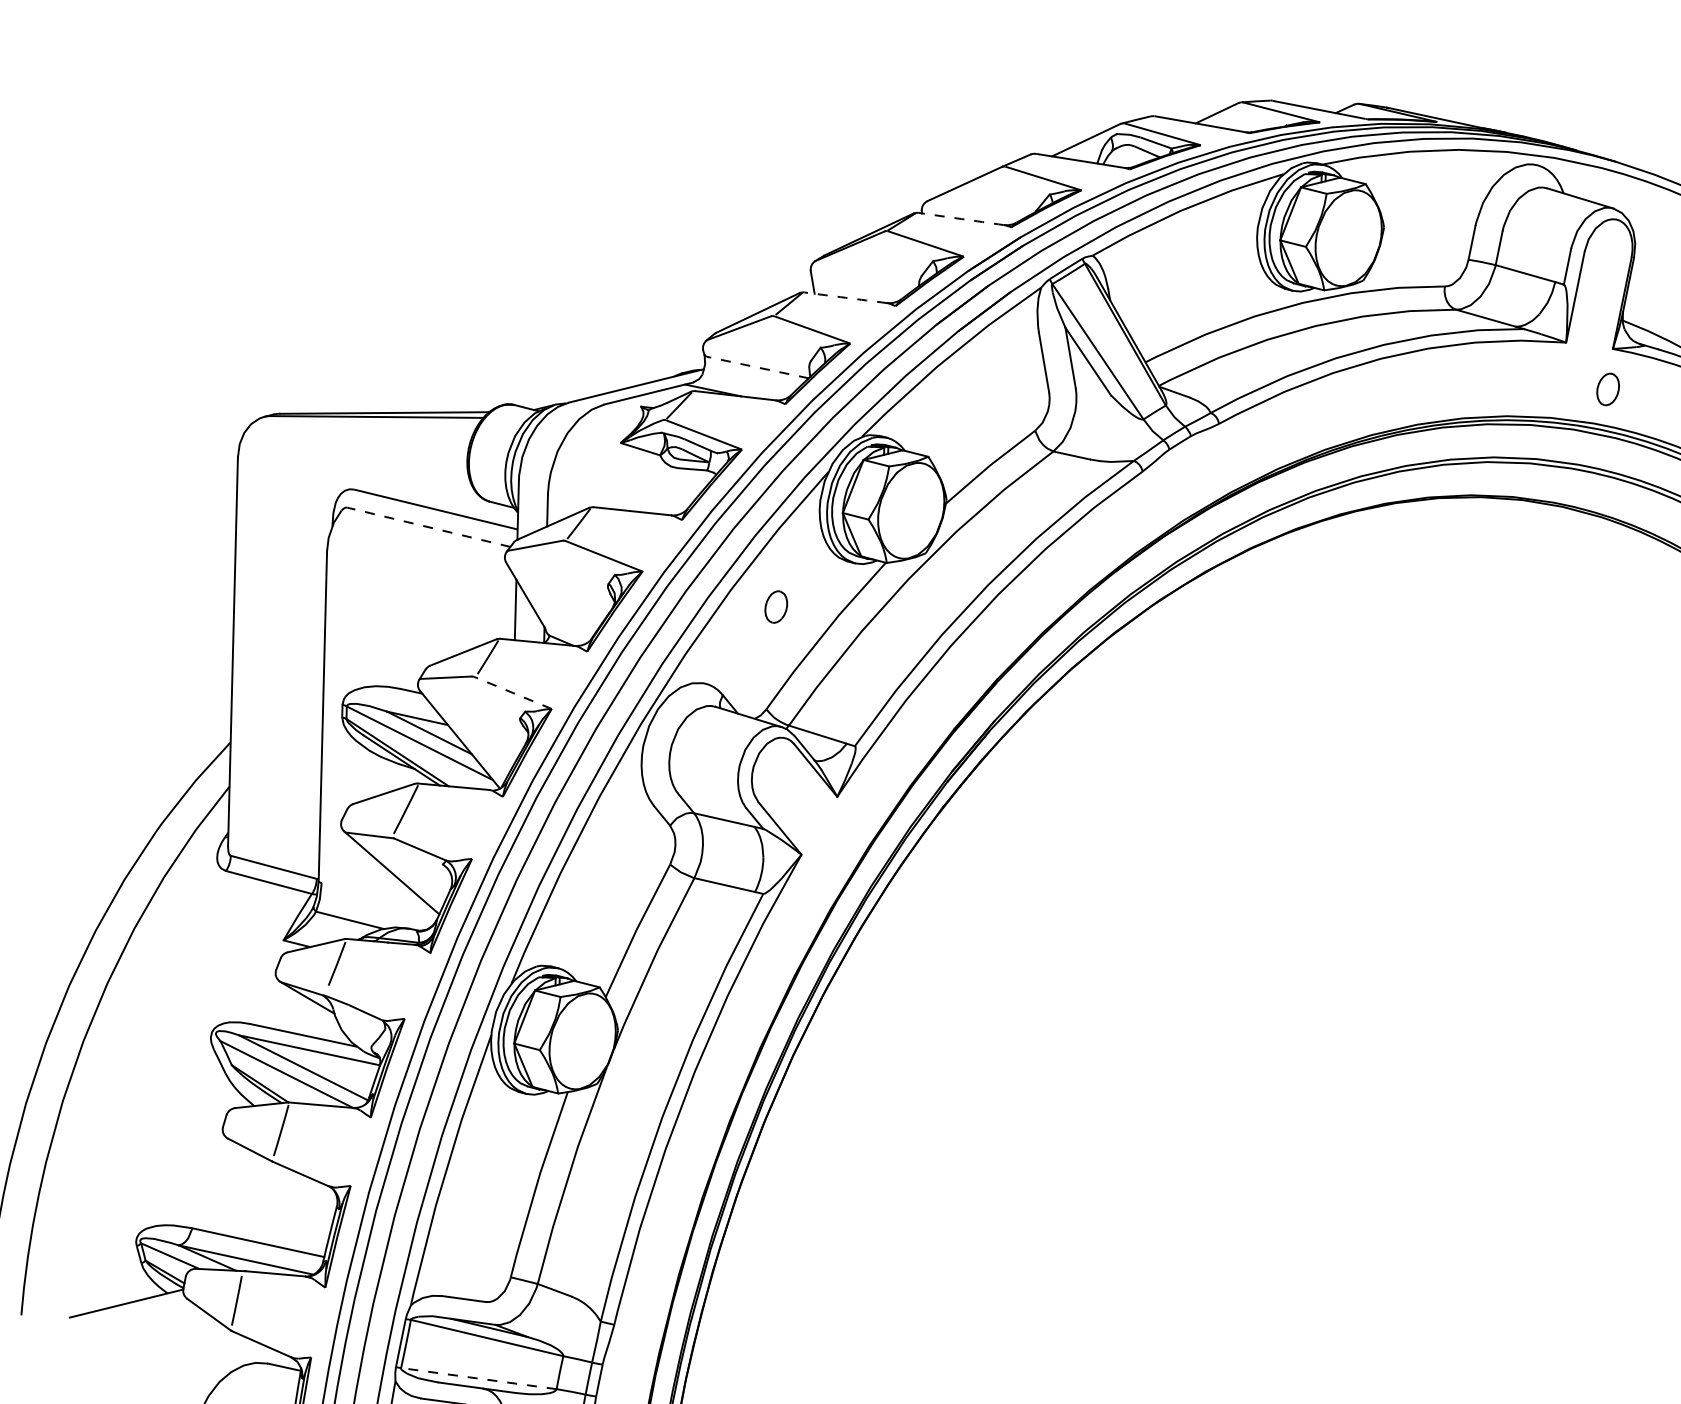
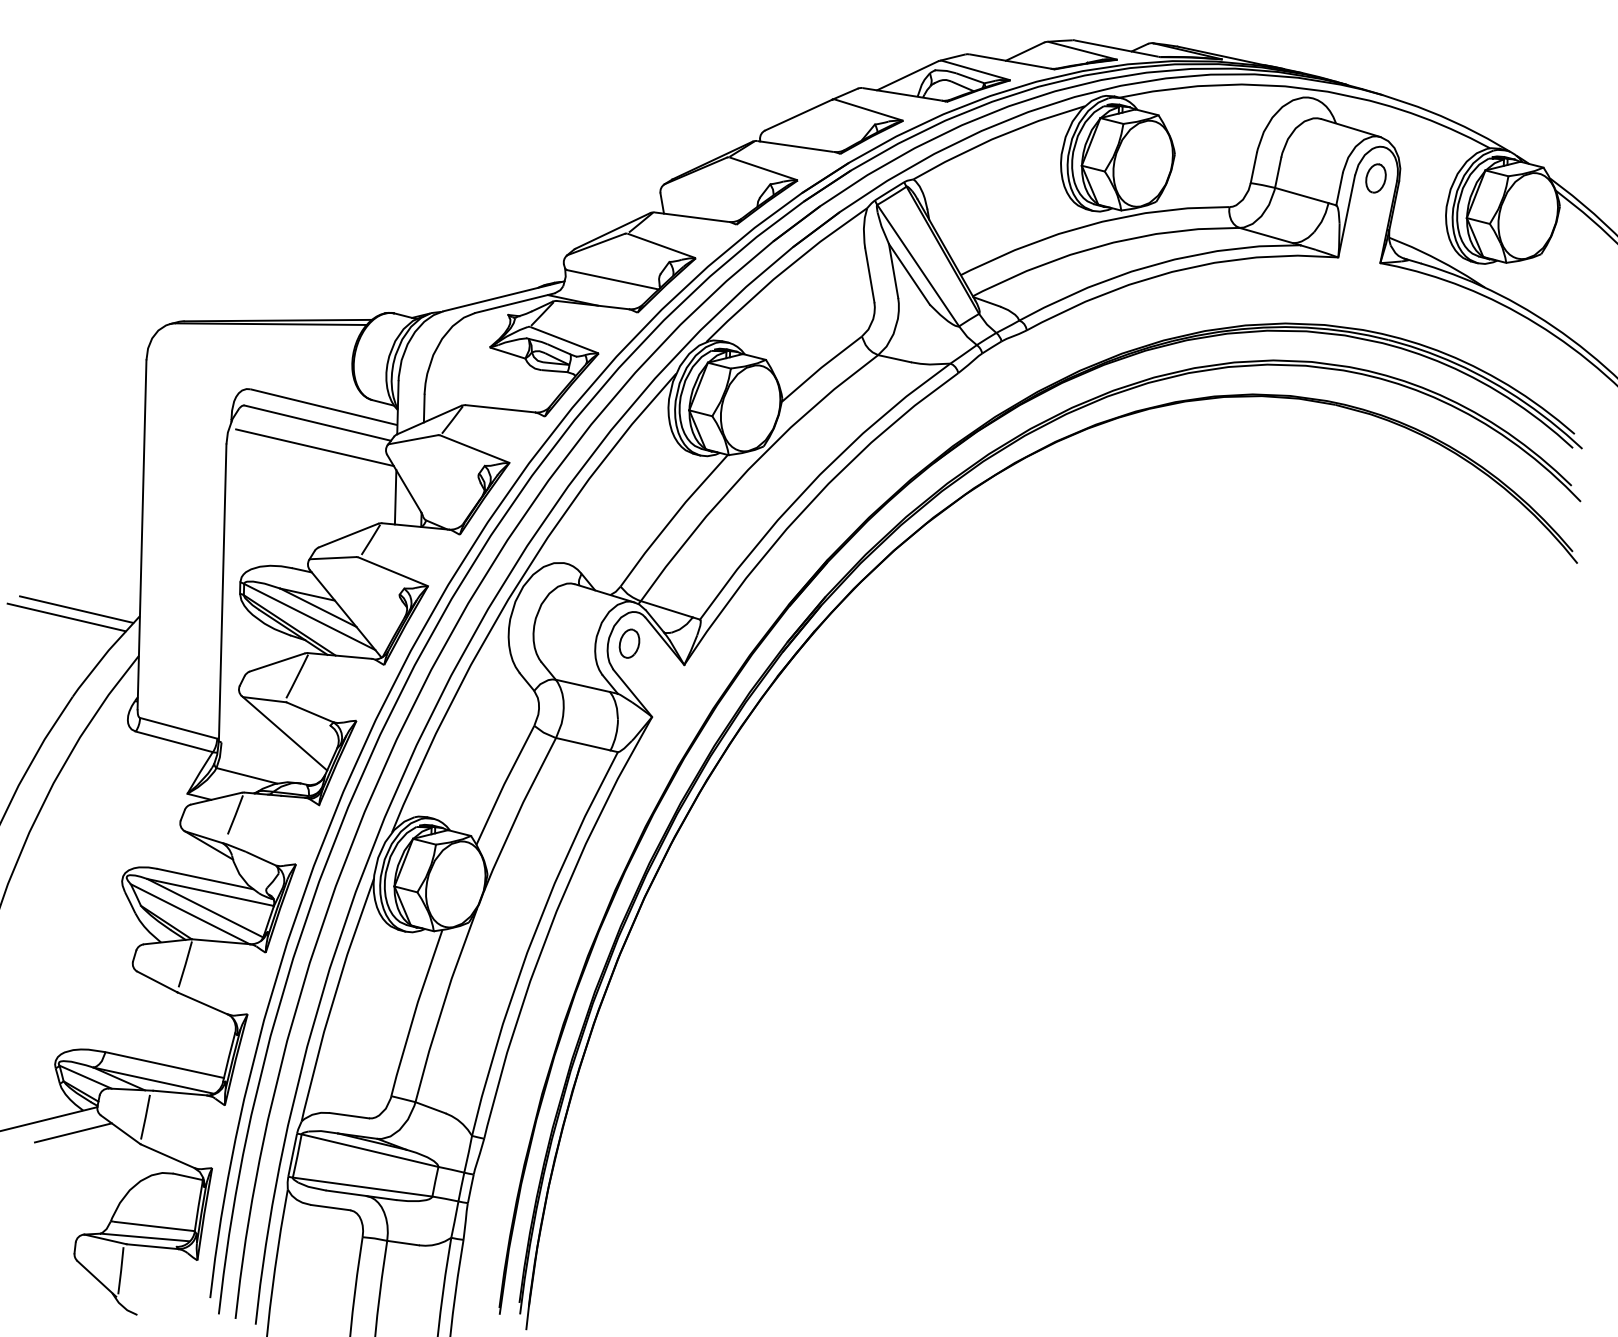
arc: (961, 218) -> (795, 146), dashed -> solid
arc: (845, 298) -> (691, 217), dashed -> solid
line: (757, 367) -> (612, 279), dashed -> solid
part: (1607, 389) -> (1375, 178), moved
line: (428, 527) -> (317, 423), dashed -> solid
line: (425, 554) -> (314, 447), added
part: (776, 606) -> (629, 643), moved
line: (513, 692) -> (393, 571), dashed -> solid
line: (159, 734) -> (76, 609), added
line: (148, 743) -> (66, 617), added
line: (155, 1317) -> (72, 1132), added
line: (478, 1379) -> (362, 1187), dashed -> solid

